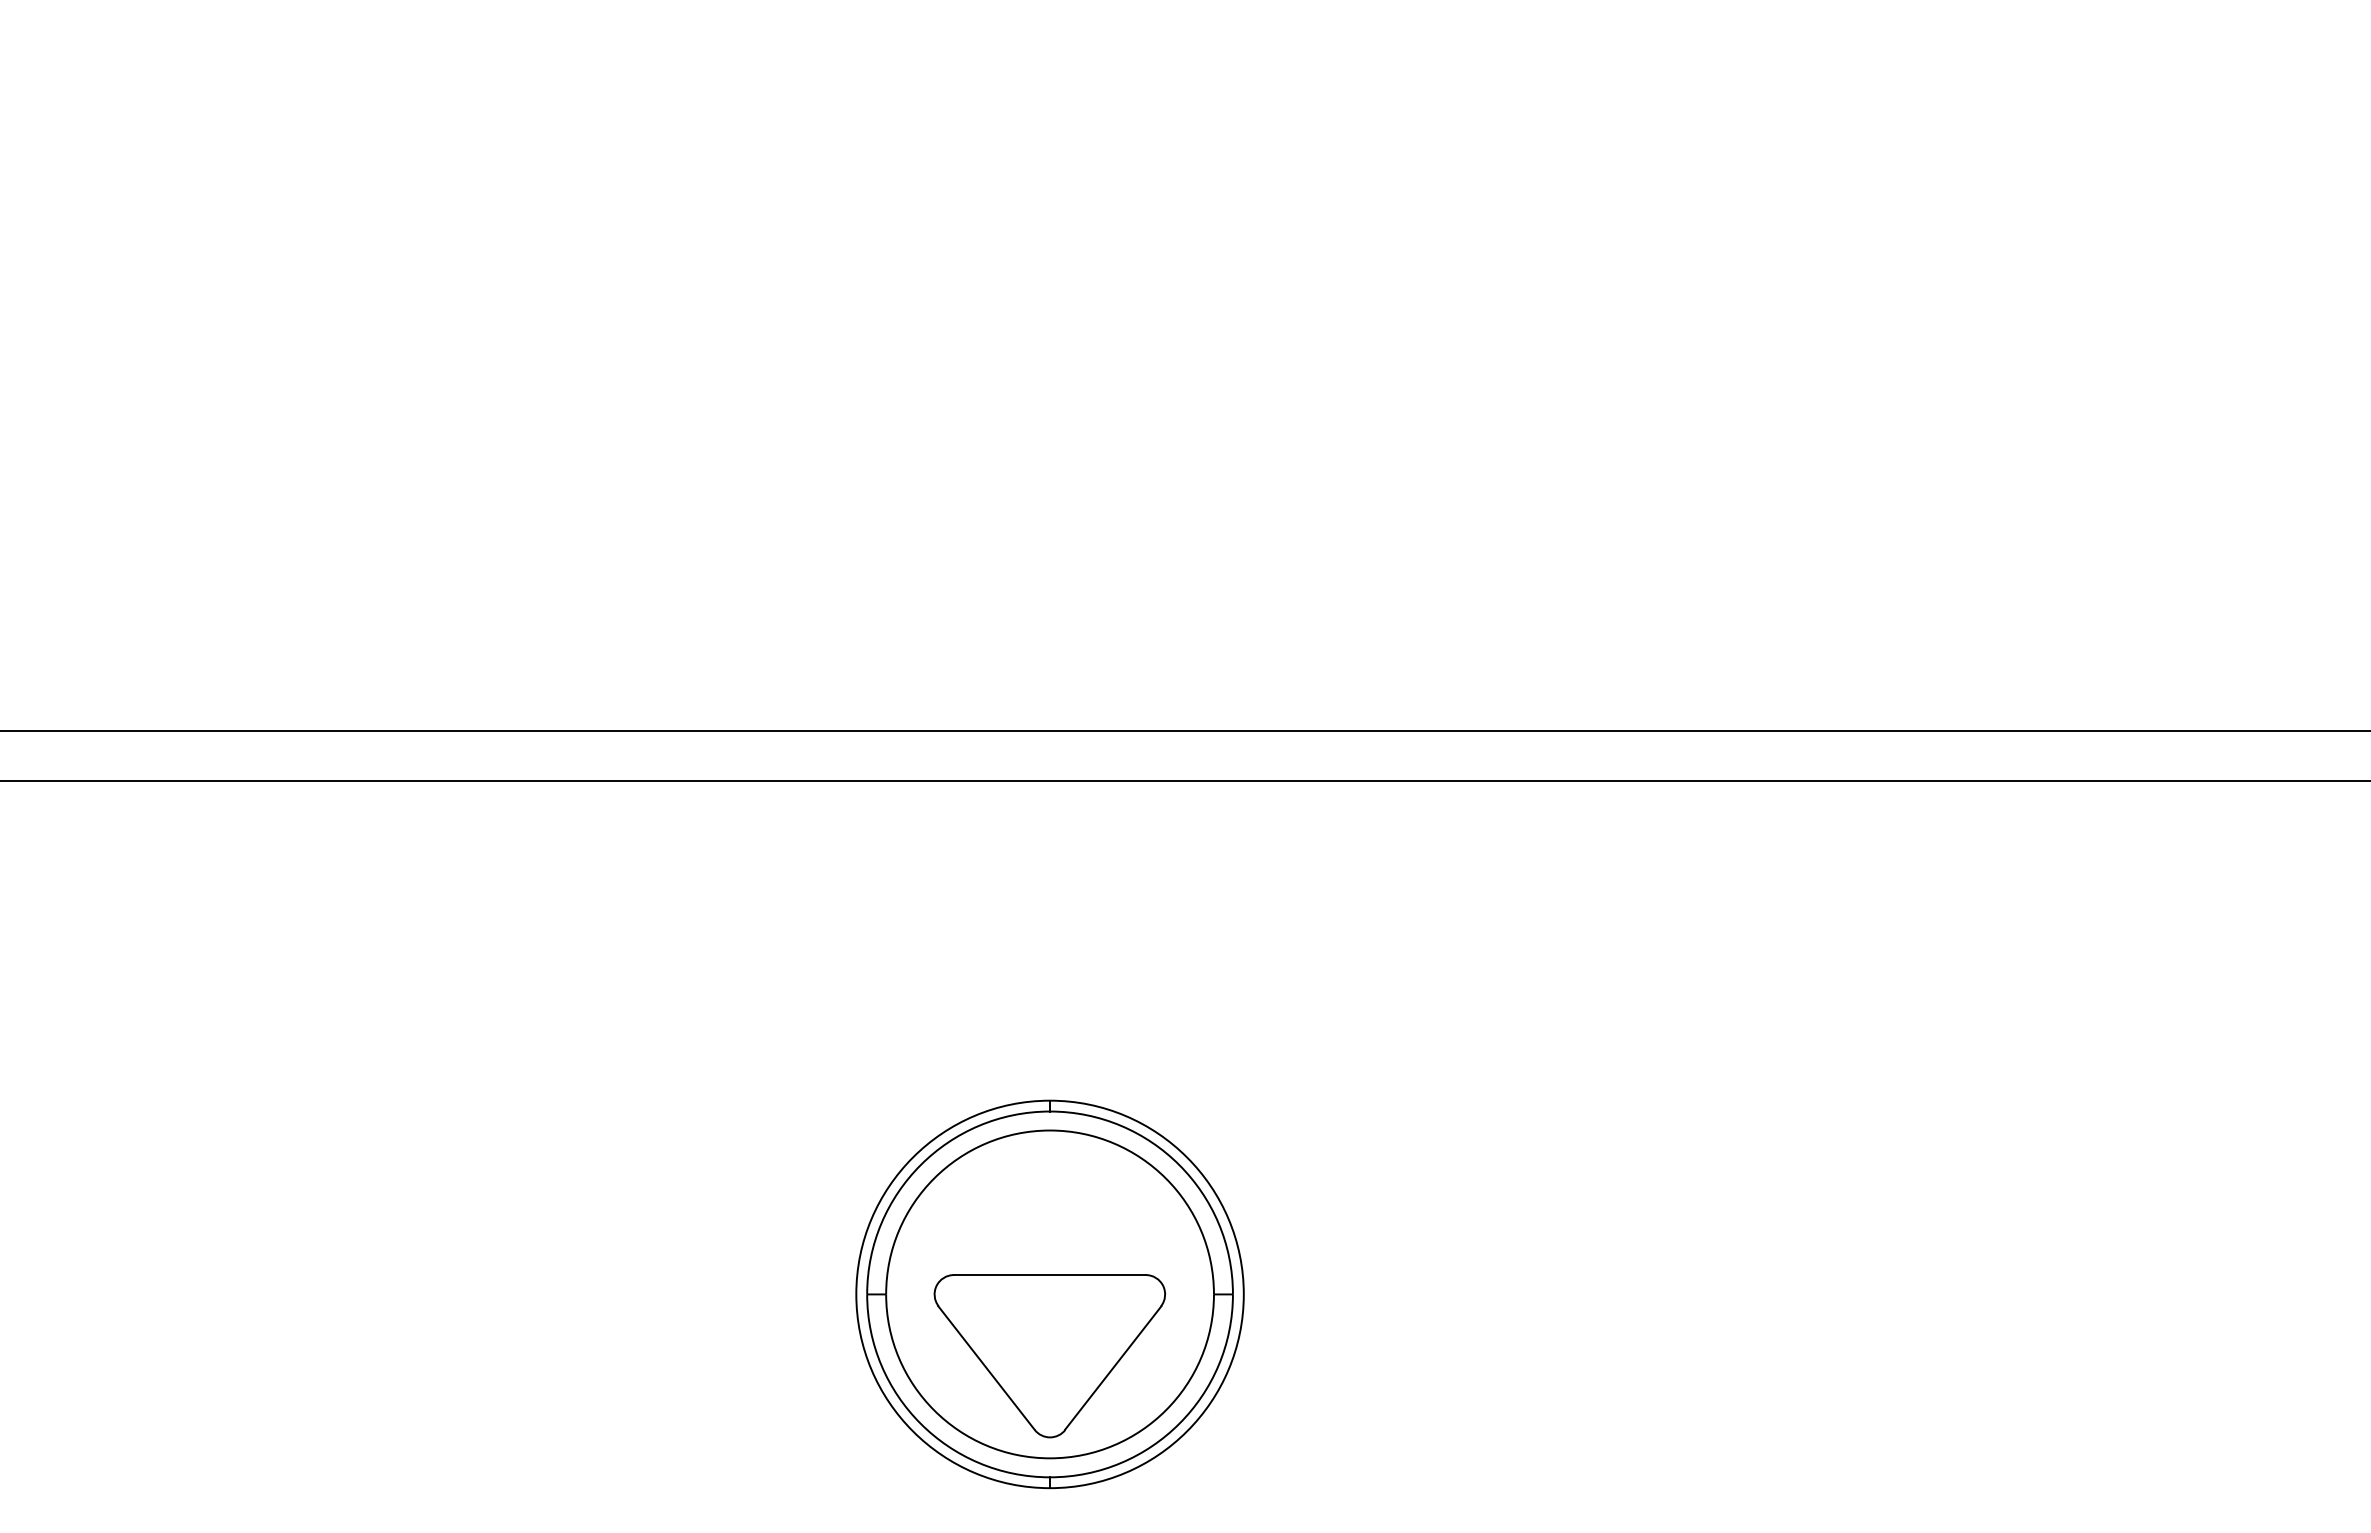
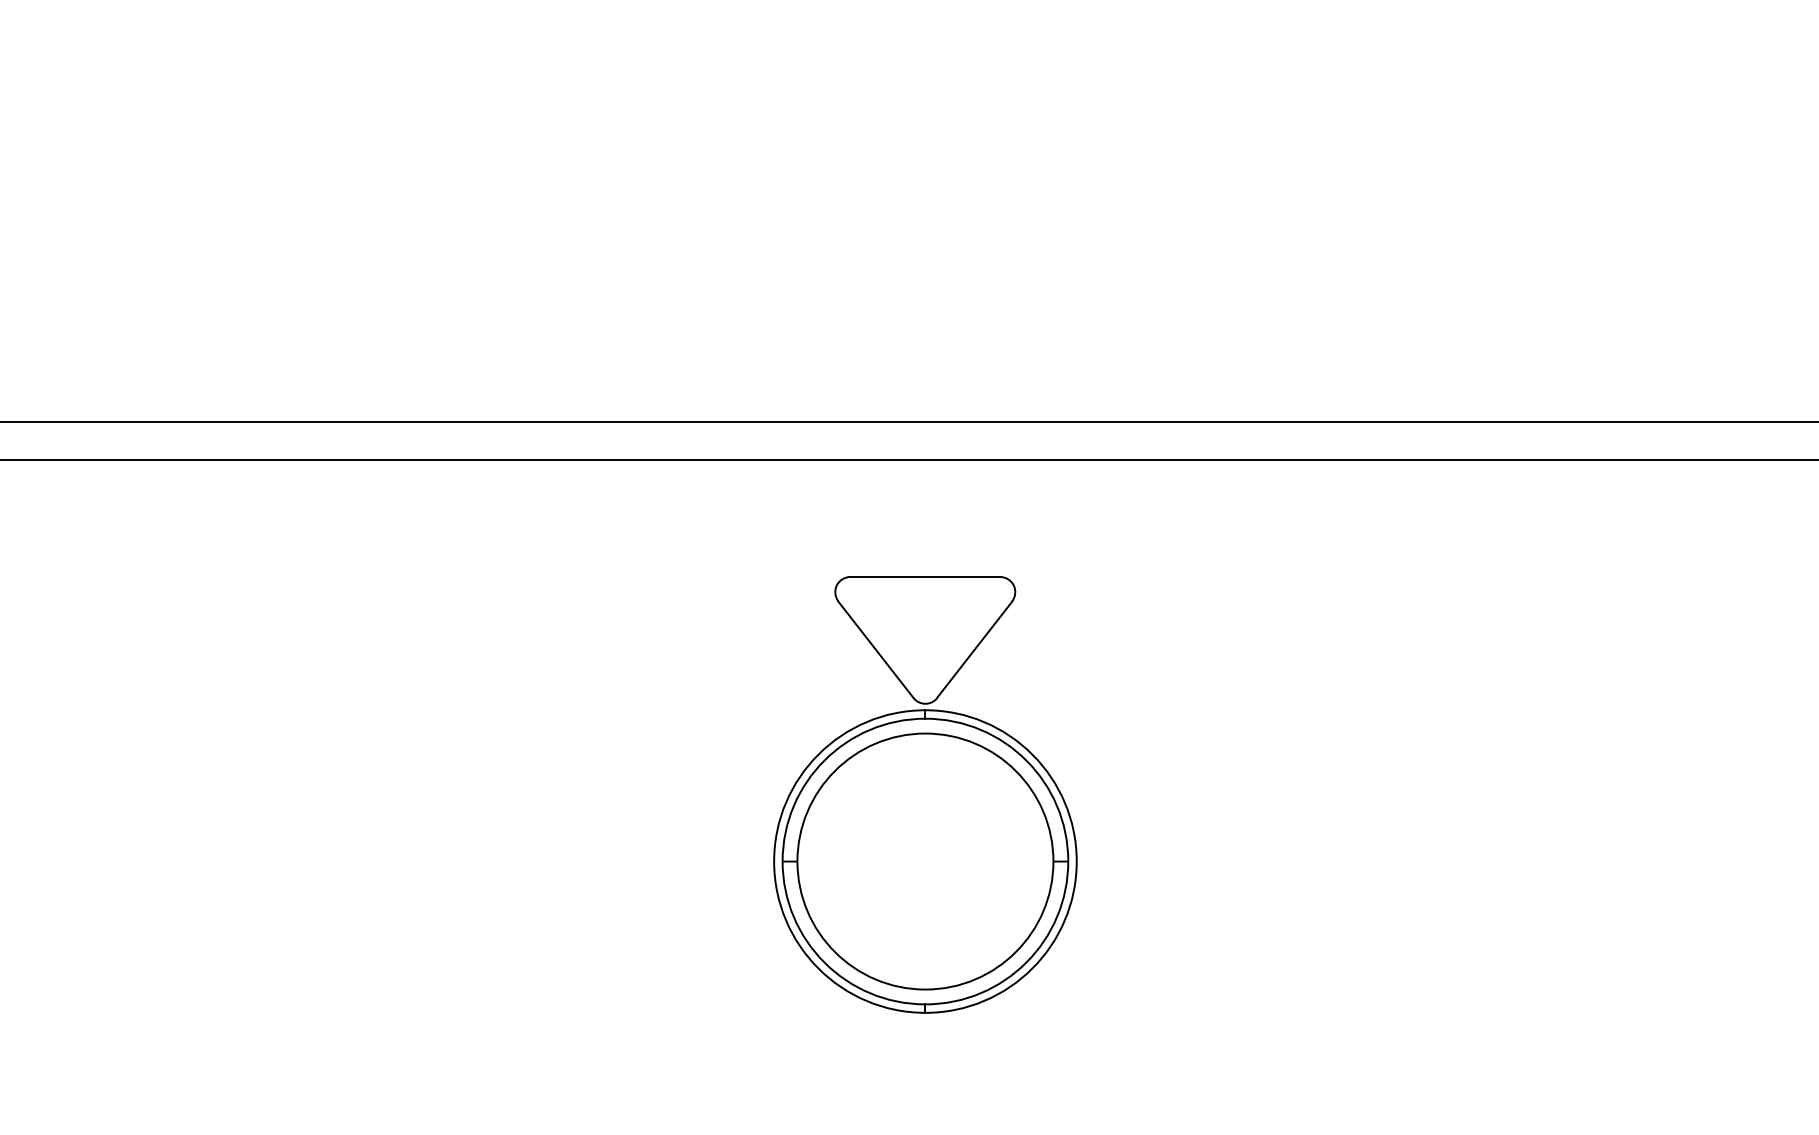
part: (1049, 1356) -> (925, 640), moved

